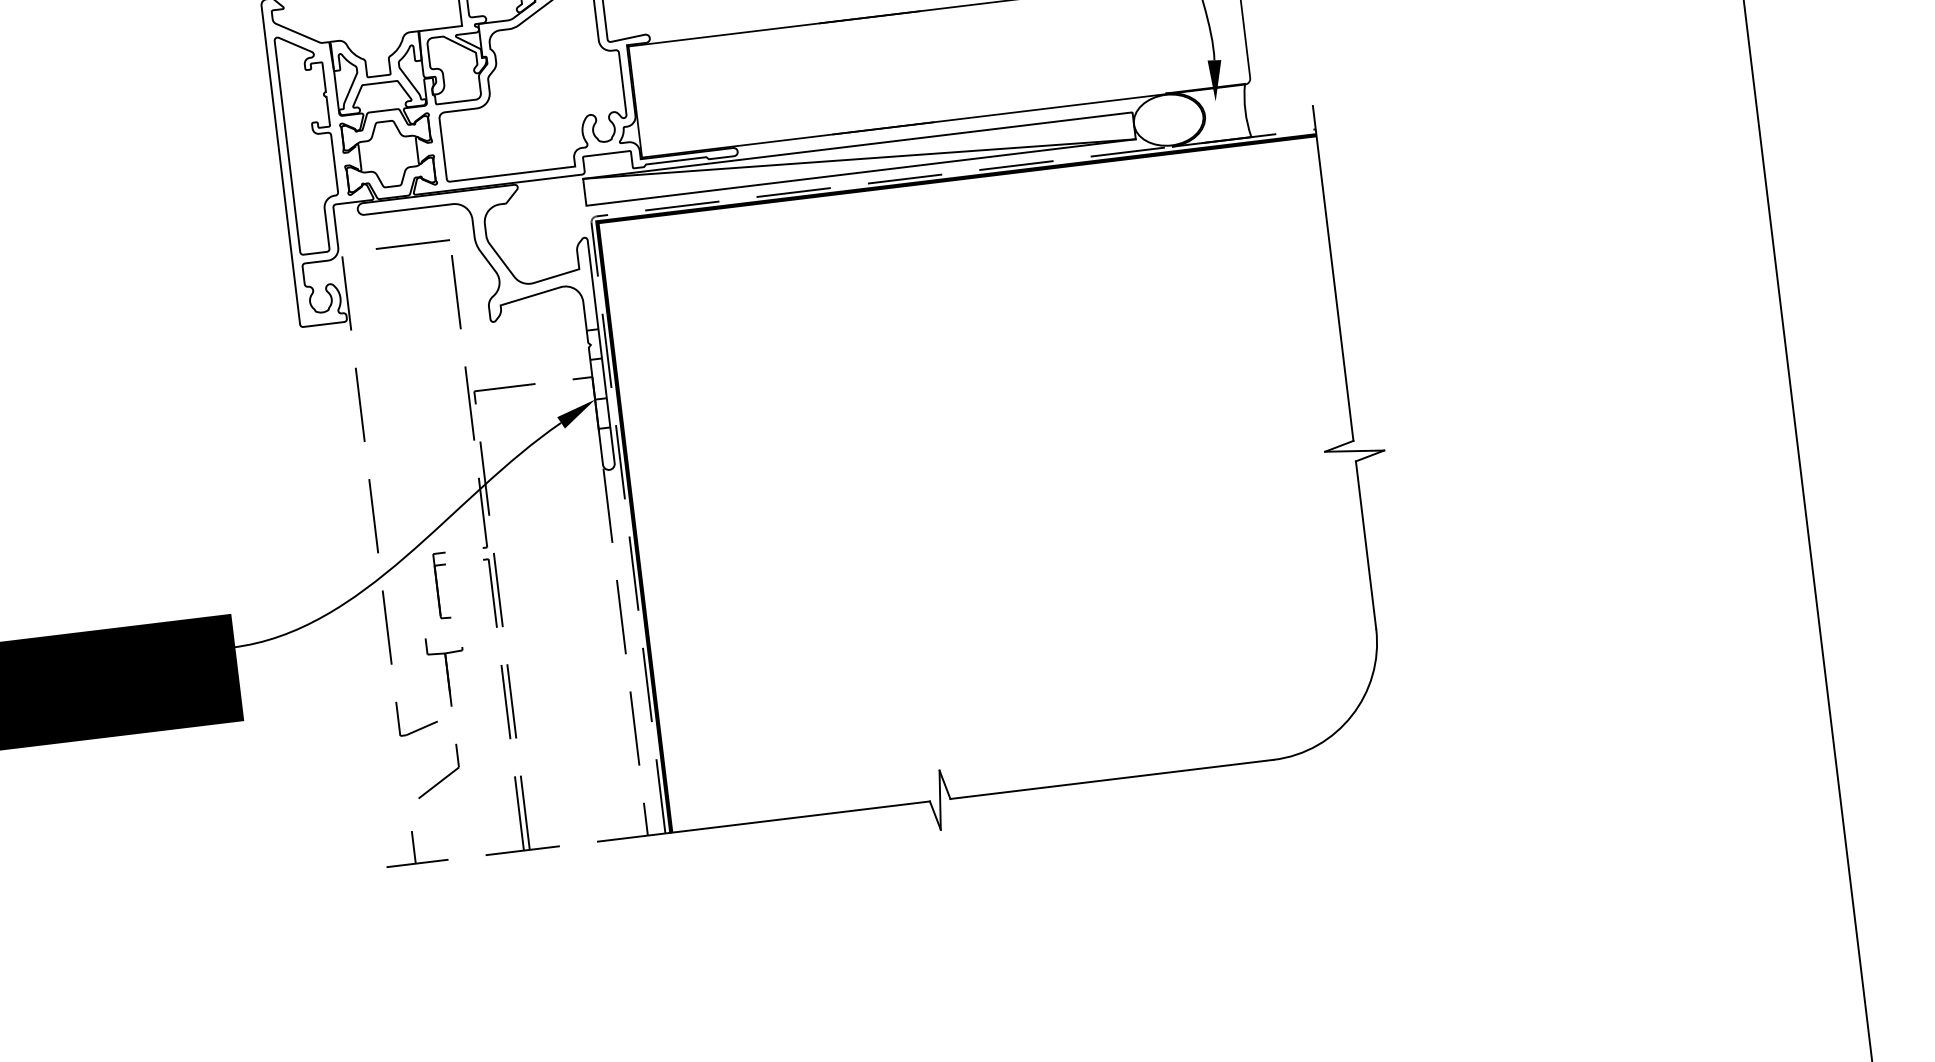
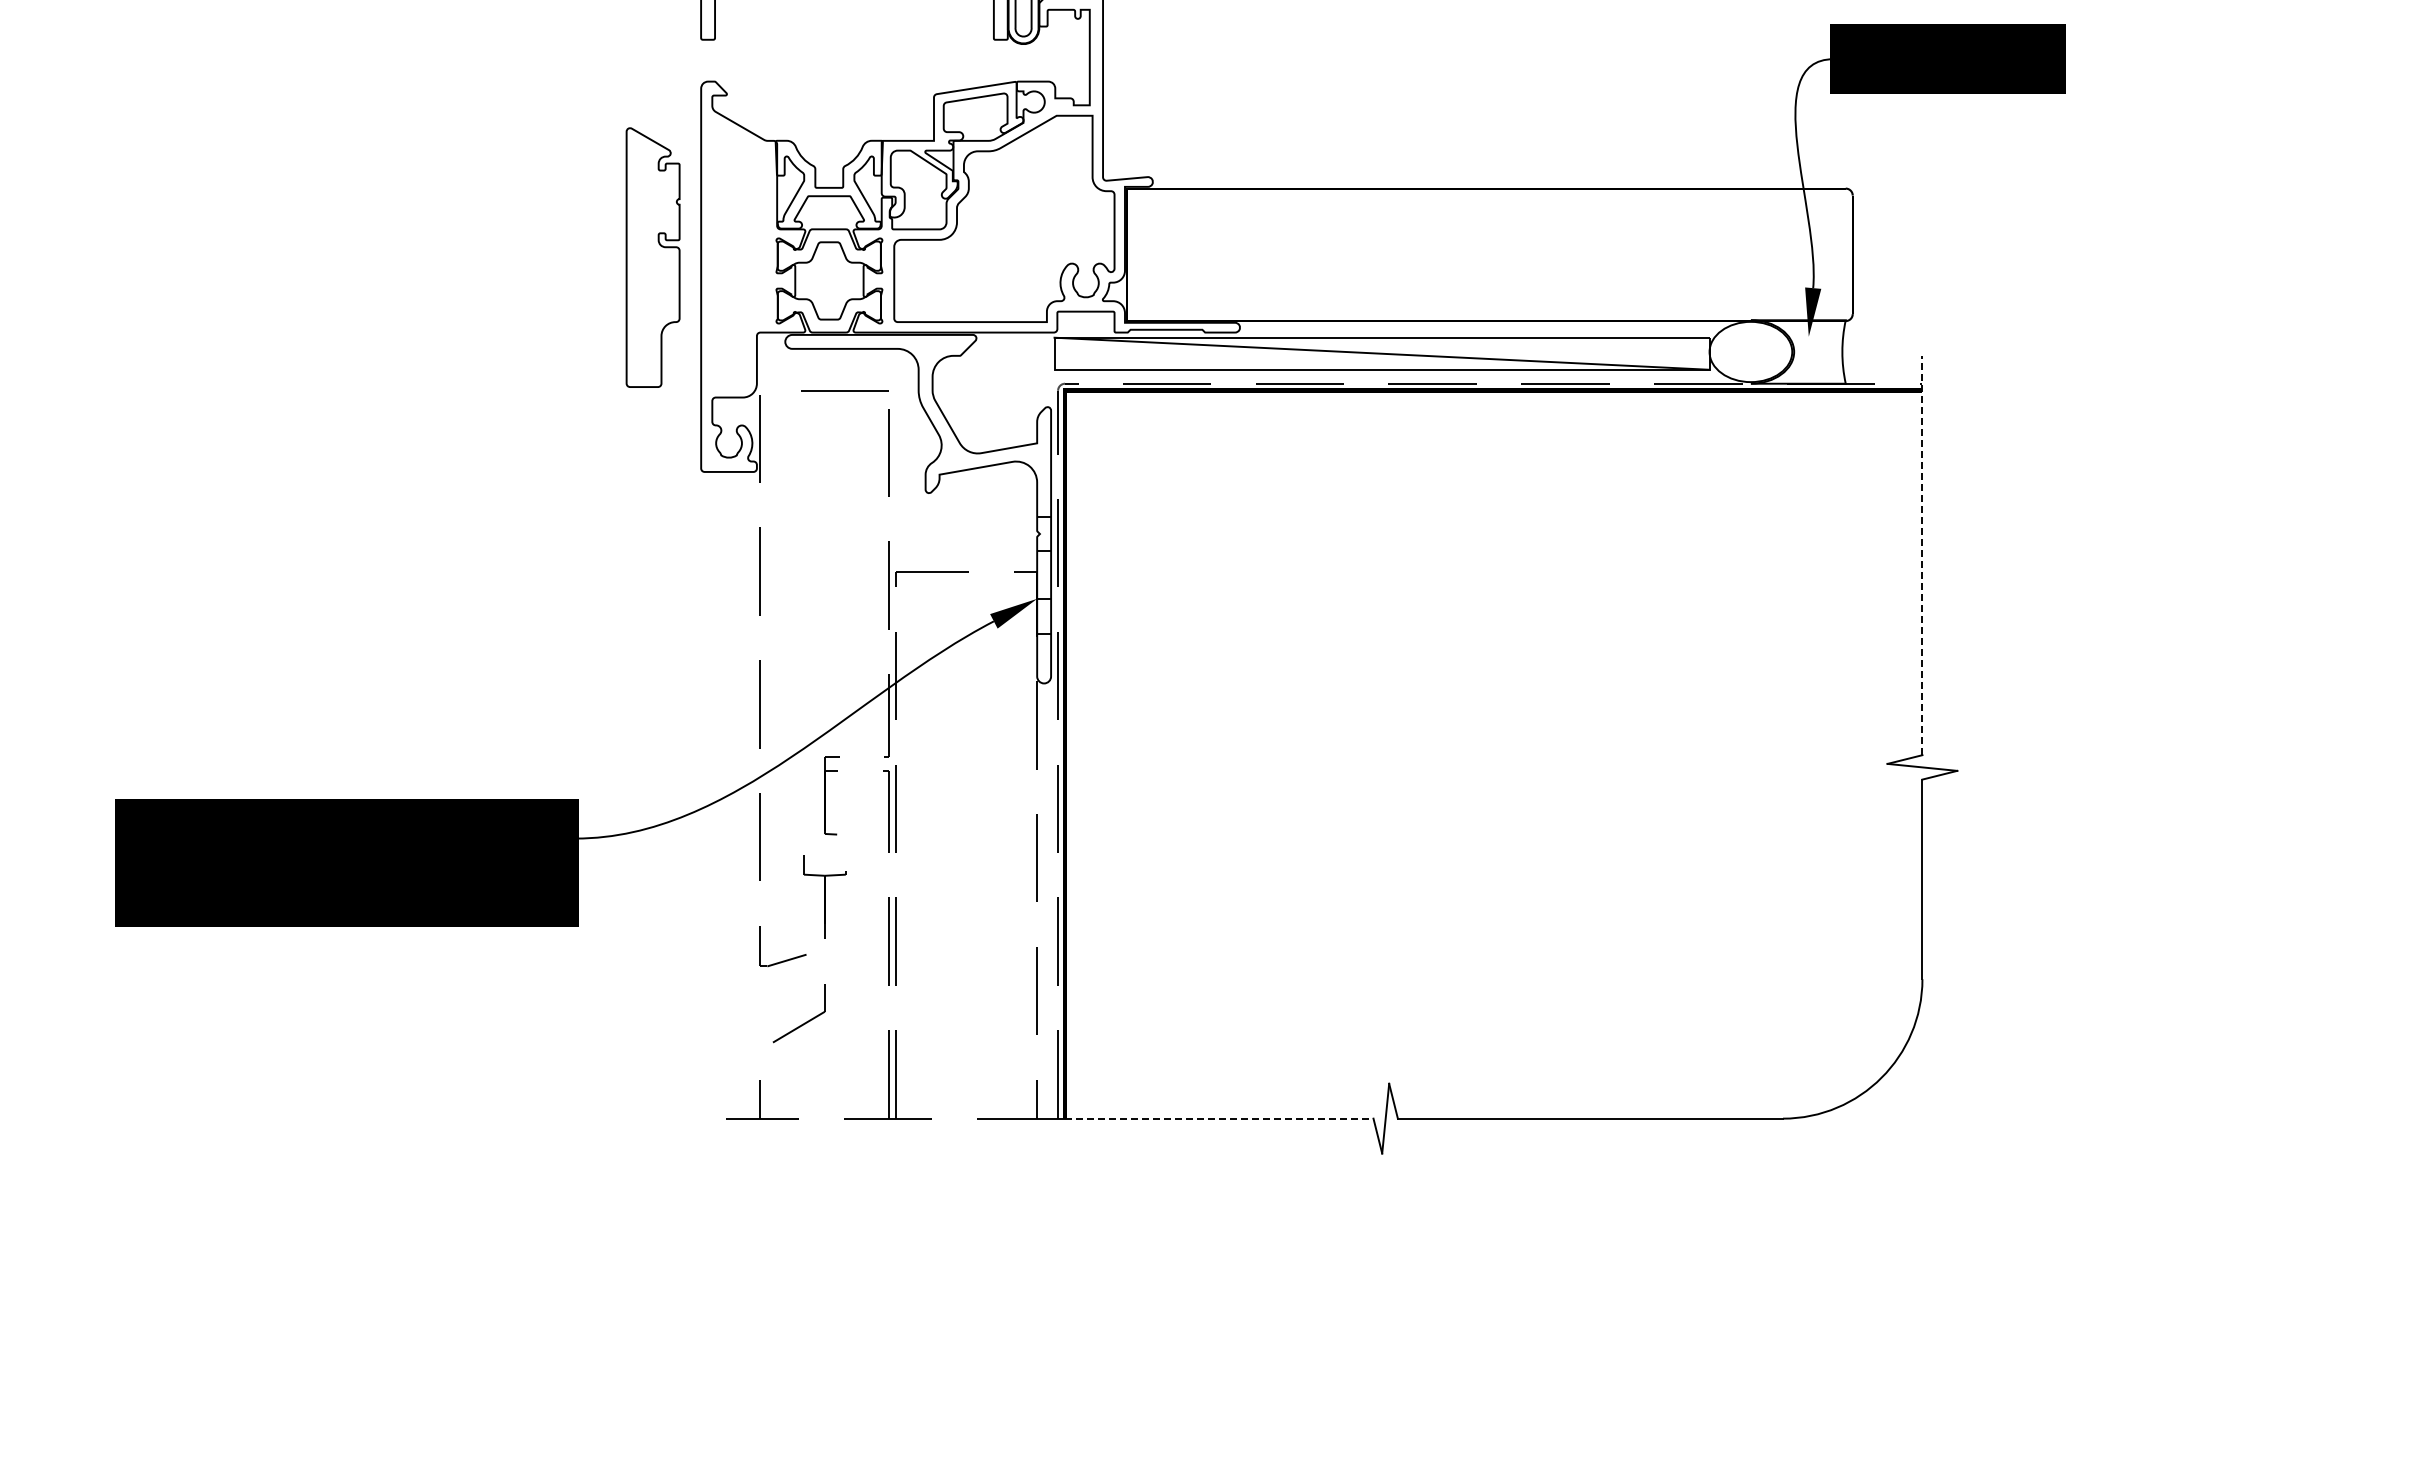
part: (309, 143) -> (652, 257), moved
line: (1333, 273) -> (1922, 555), solid -> dashed
line: (800, 816) -> (1219, 1118), solid -> dashed

